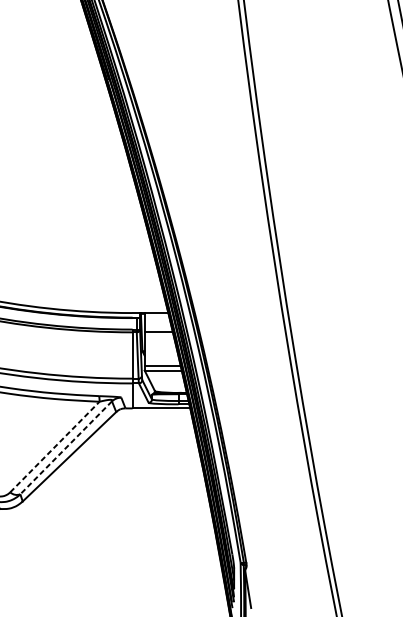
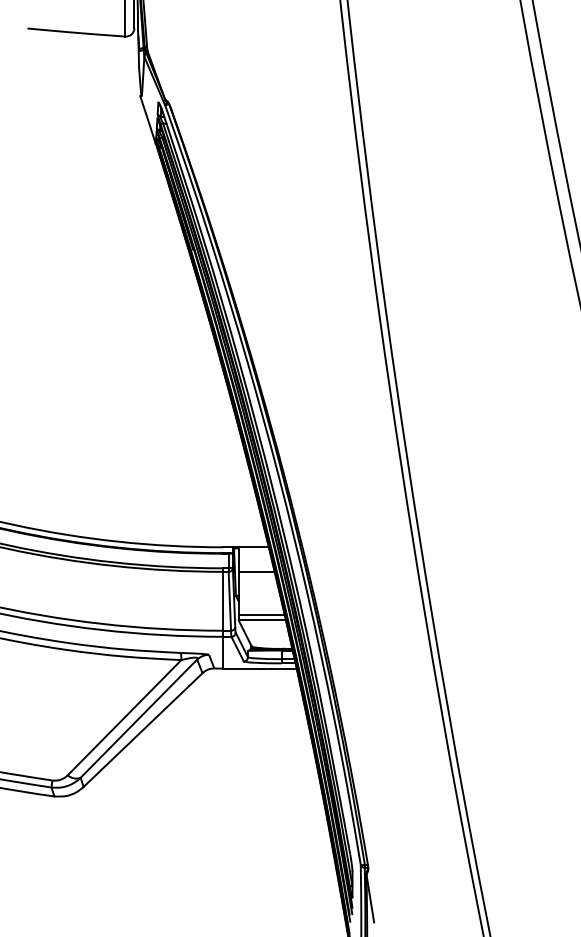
line: (54, 446) -> (124, 717), dashed -> solid
line: (65, 447) -> (138, 718), dashed -> solid

